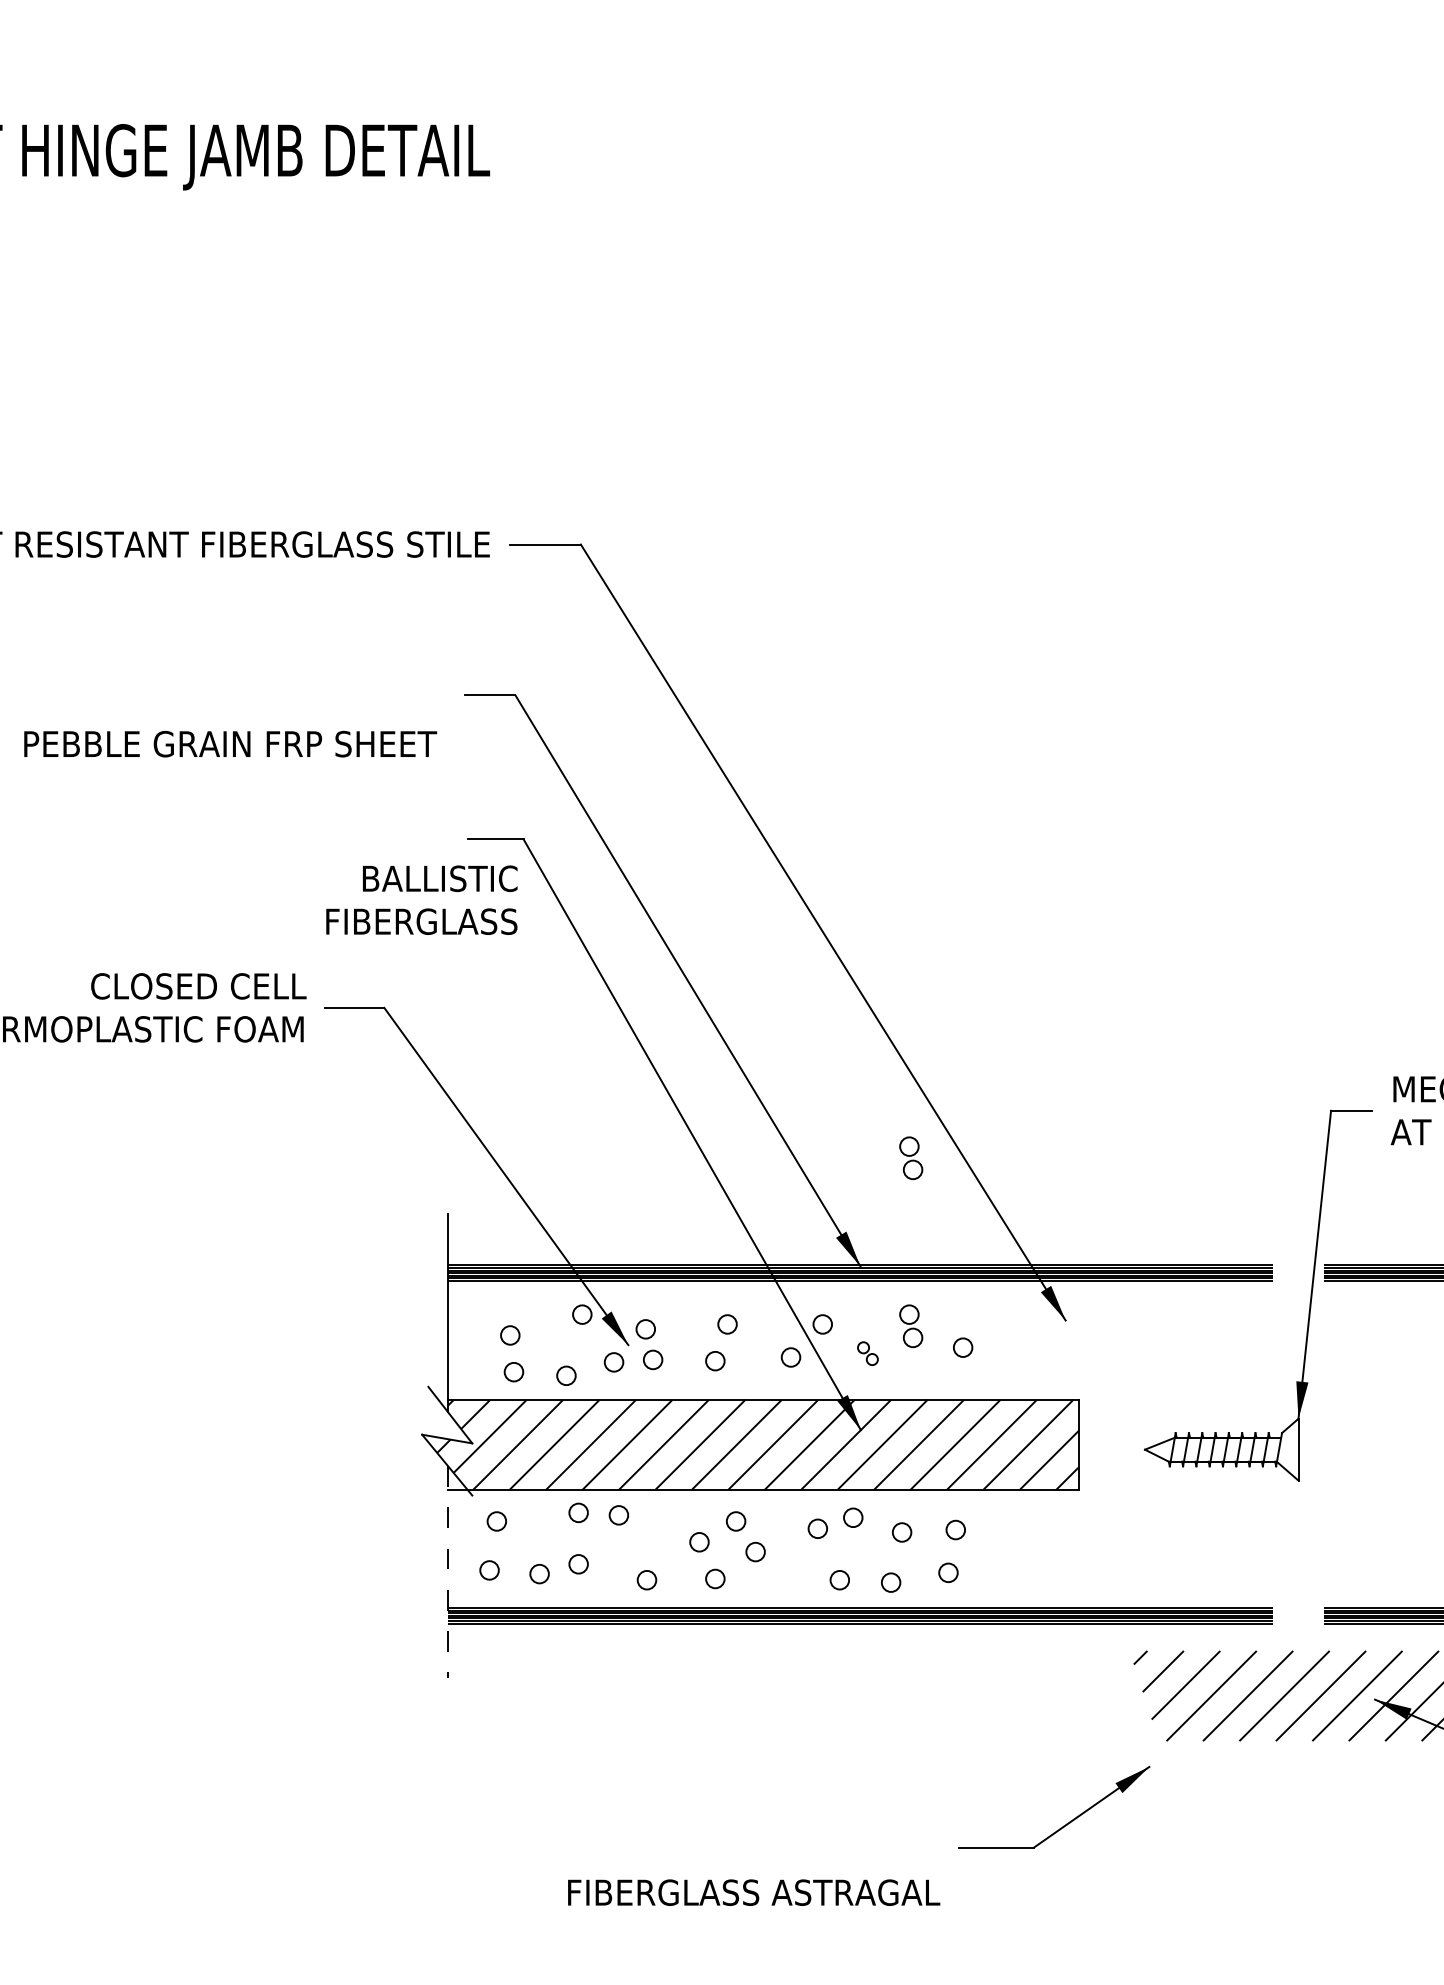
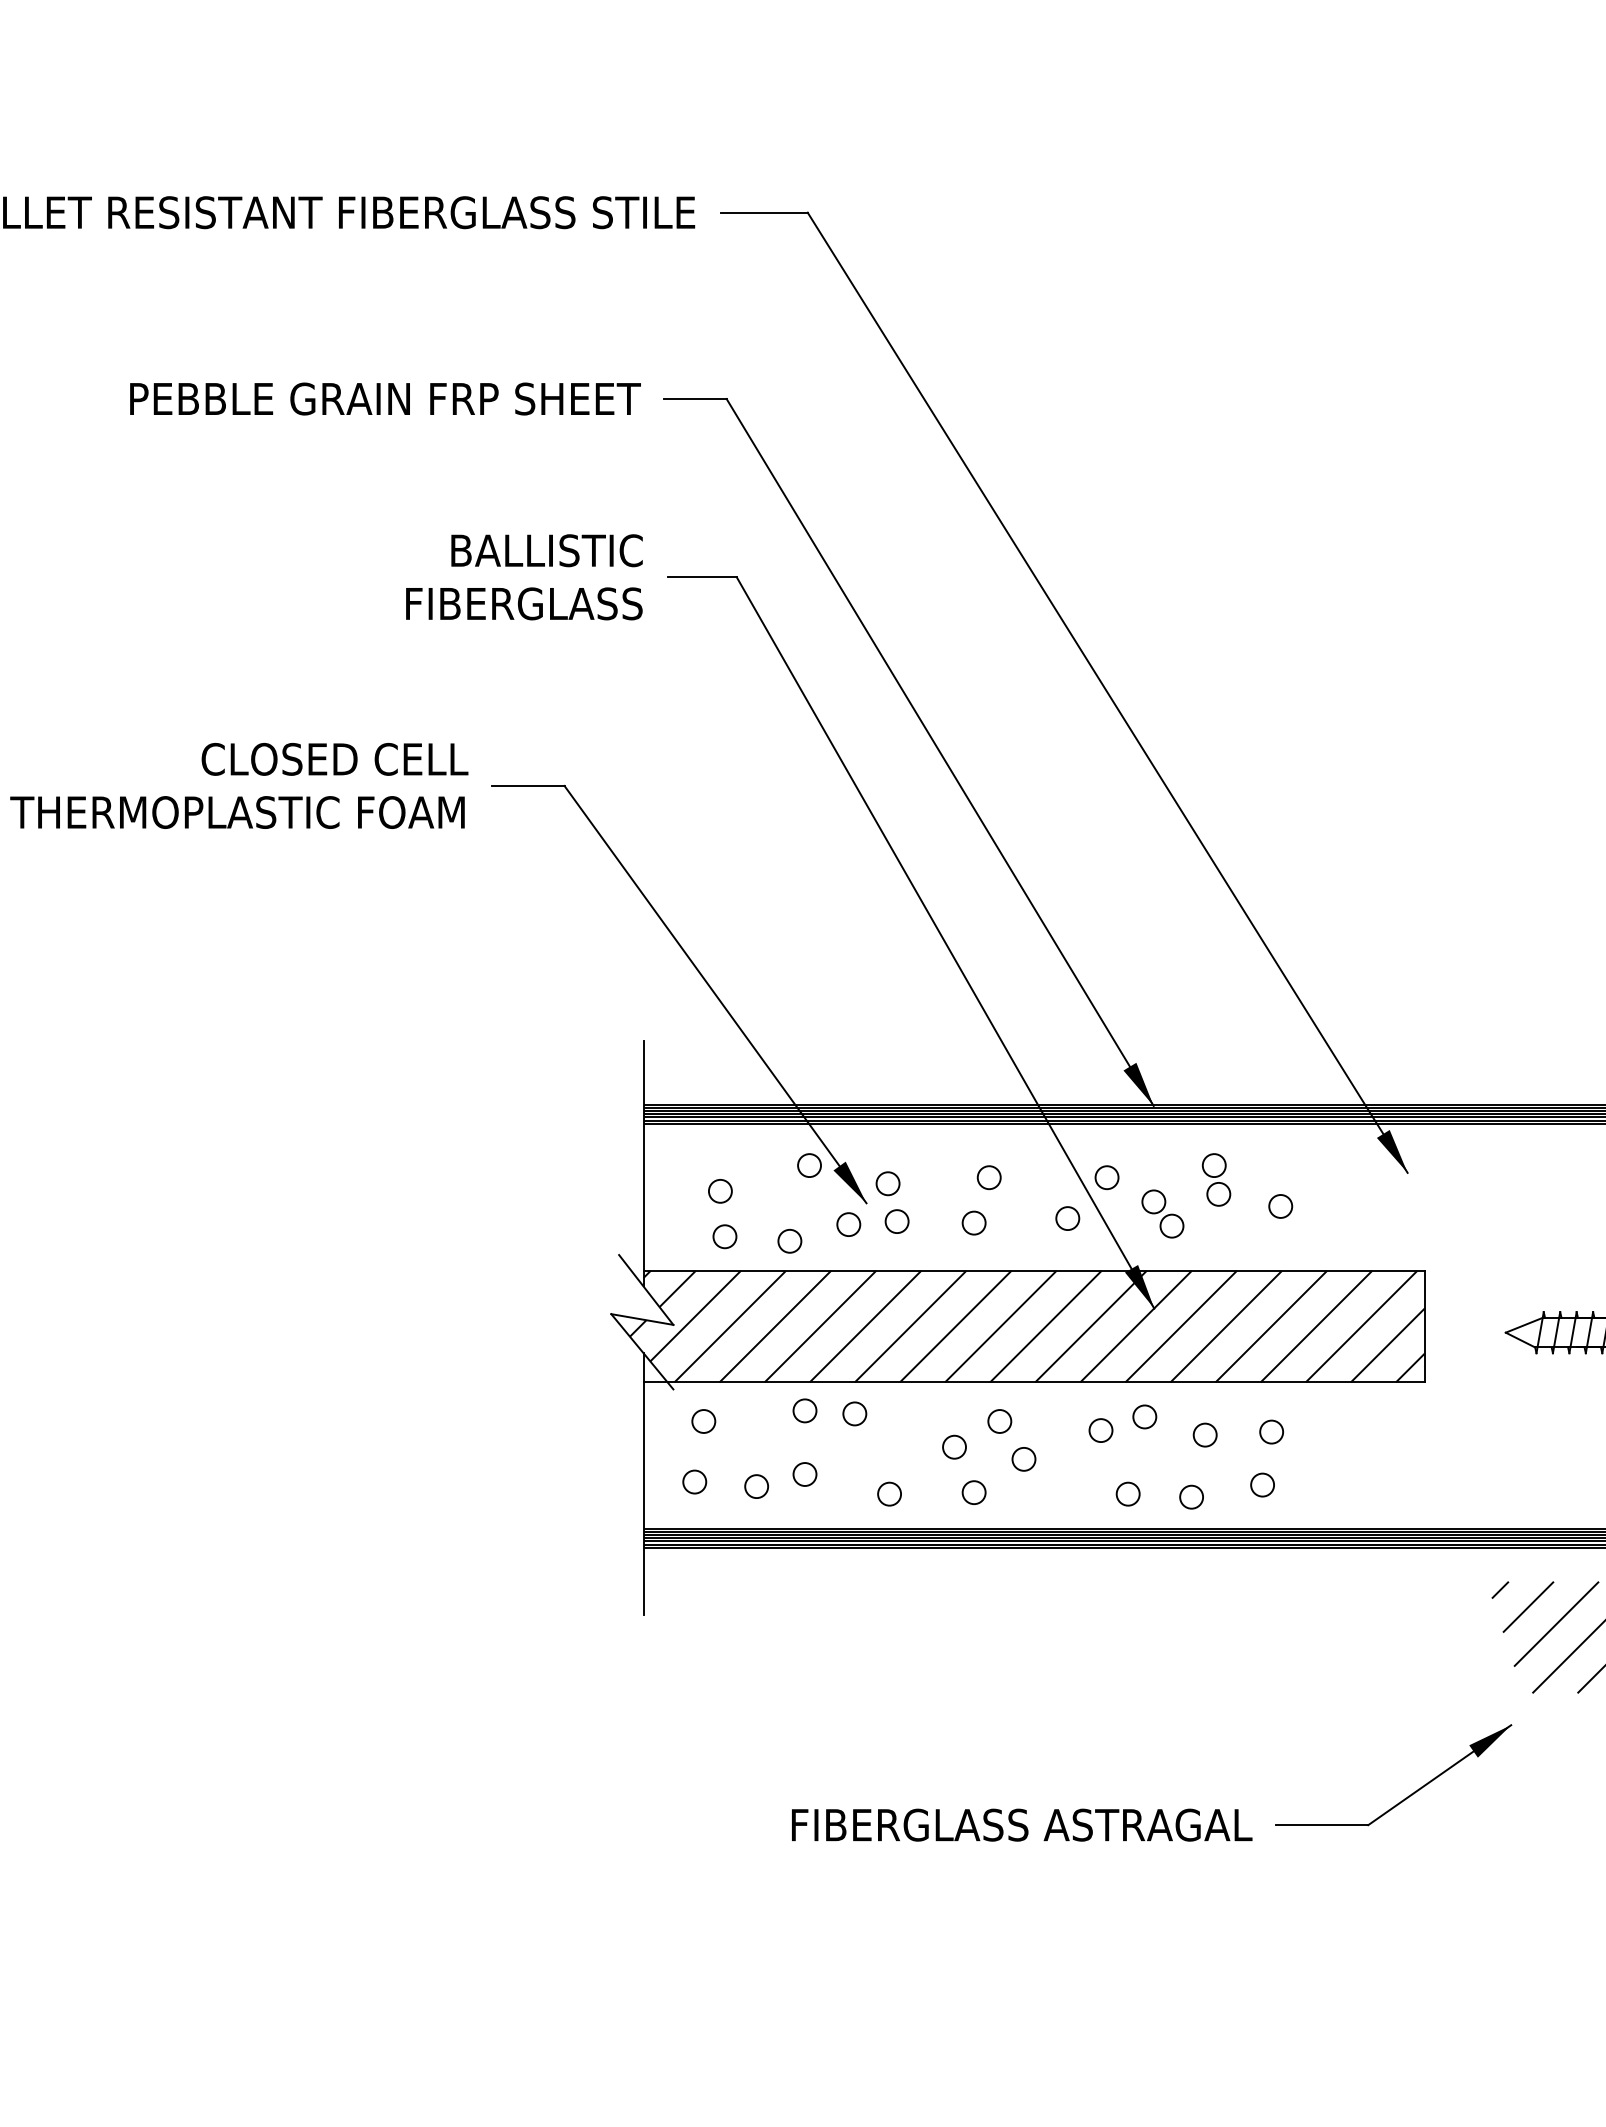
text: (230, 743) -> (385, 398), moved
text: (421, 899) -> (523, 576), moved
part: (911, 1158) -> (1216, 972), removed
part: (867, 1353) -> (1162, 1213), size x1.67
line: (448, 1571) -> (643, 1483), dashed -> solid
text: (754, 1892) -> (1022, 1824), moved

